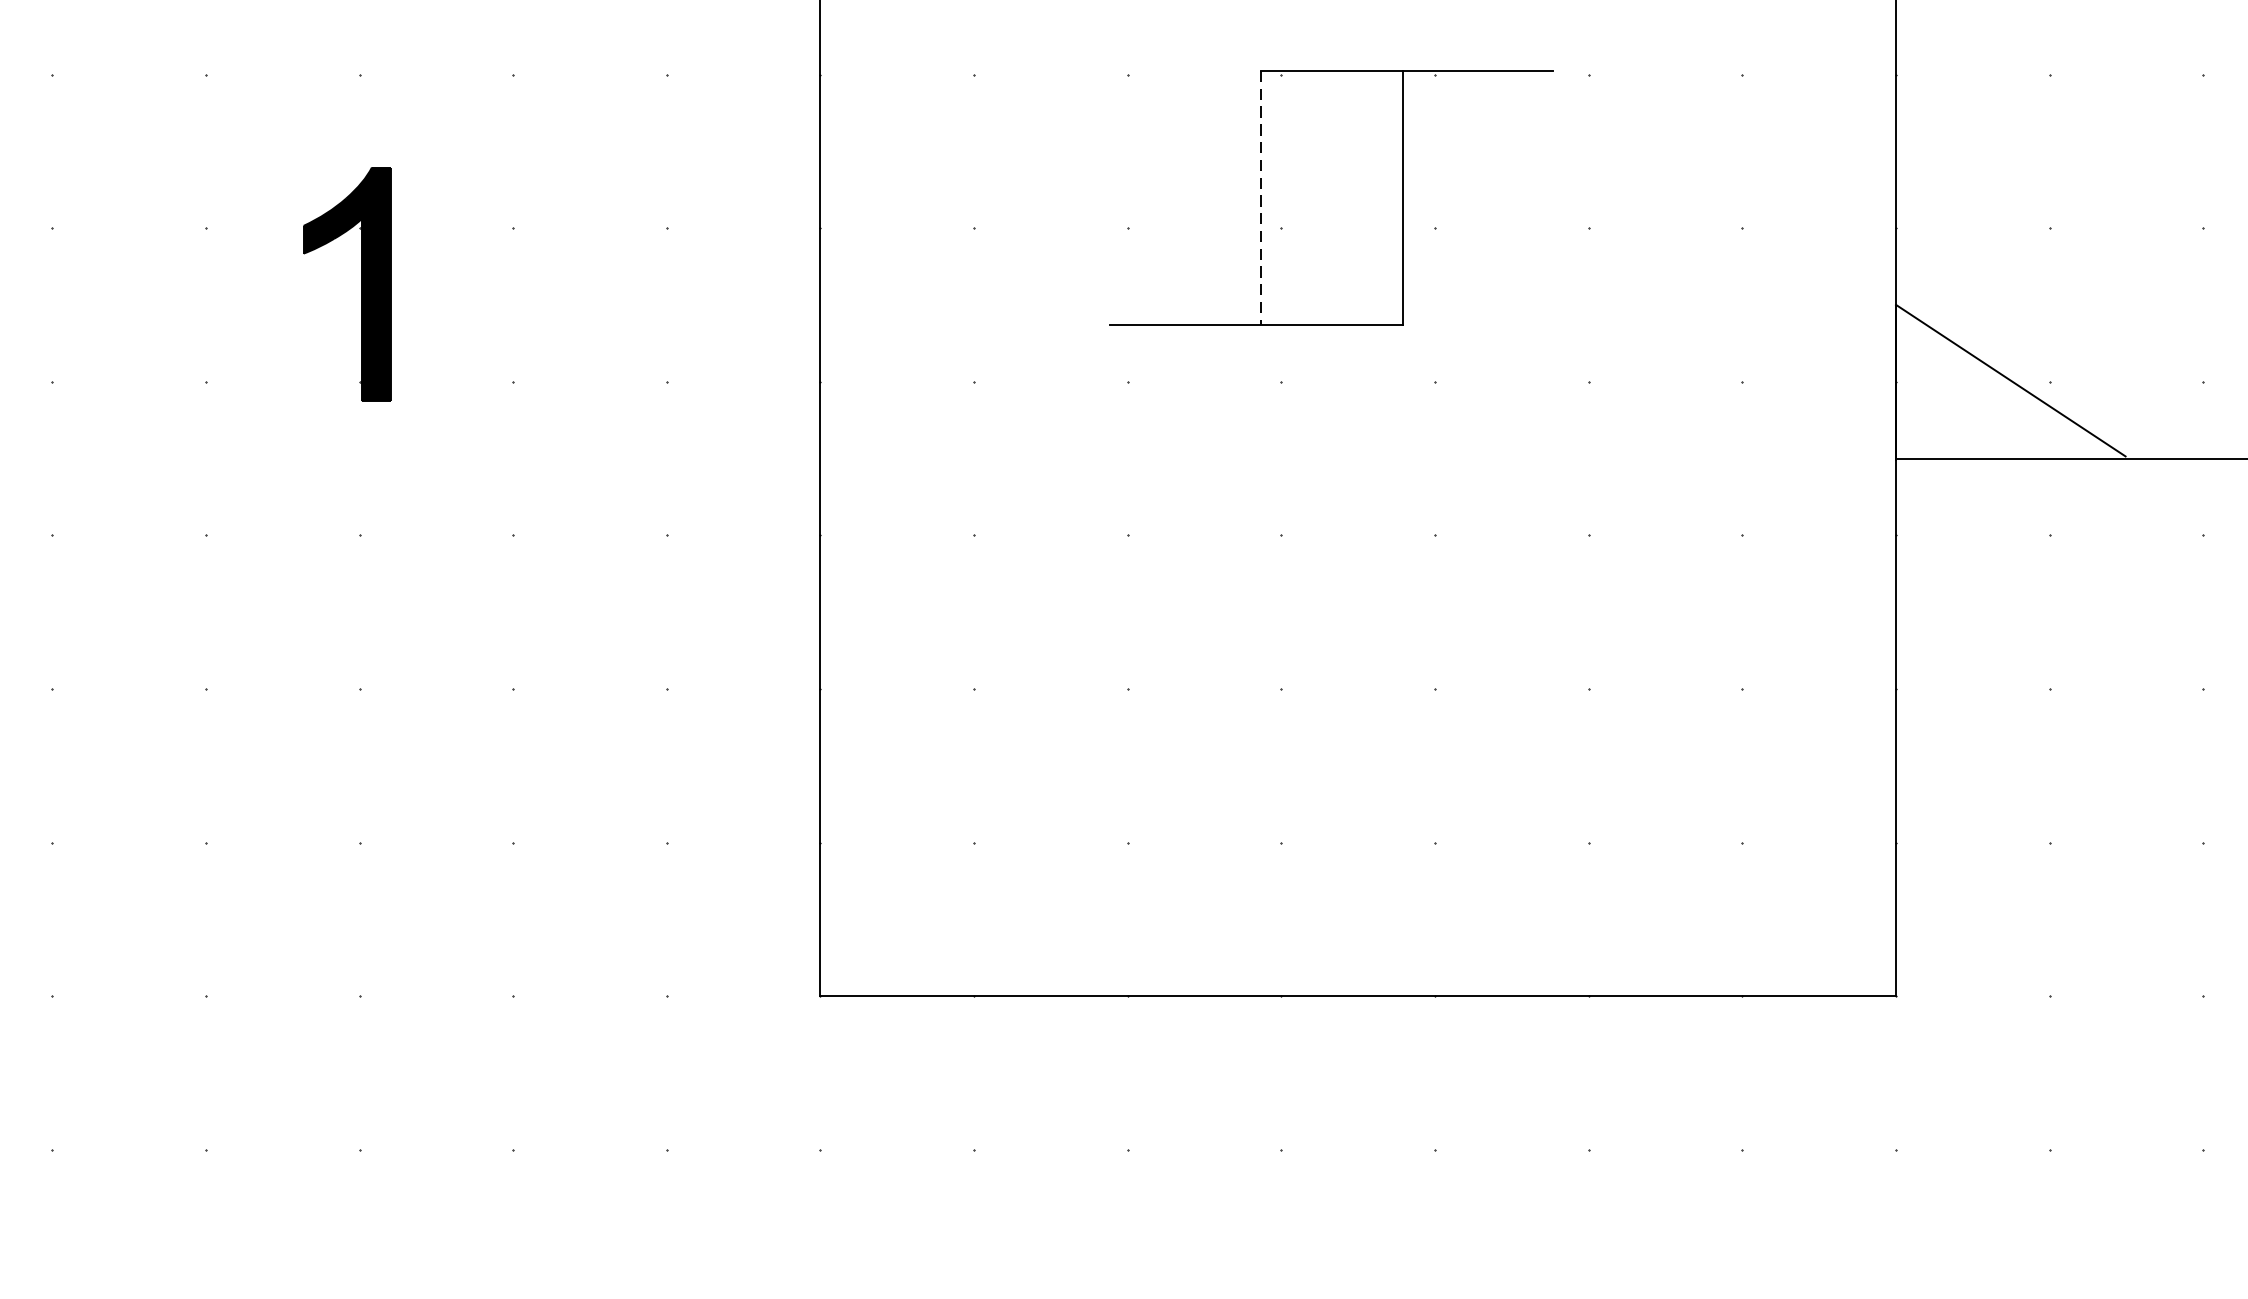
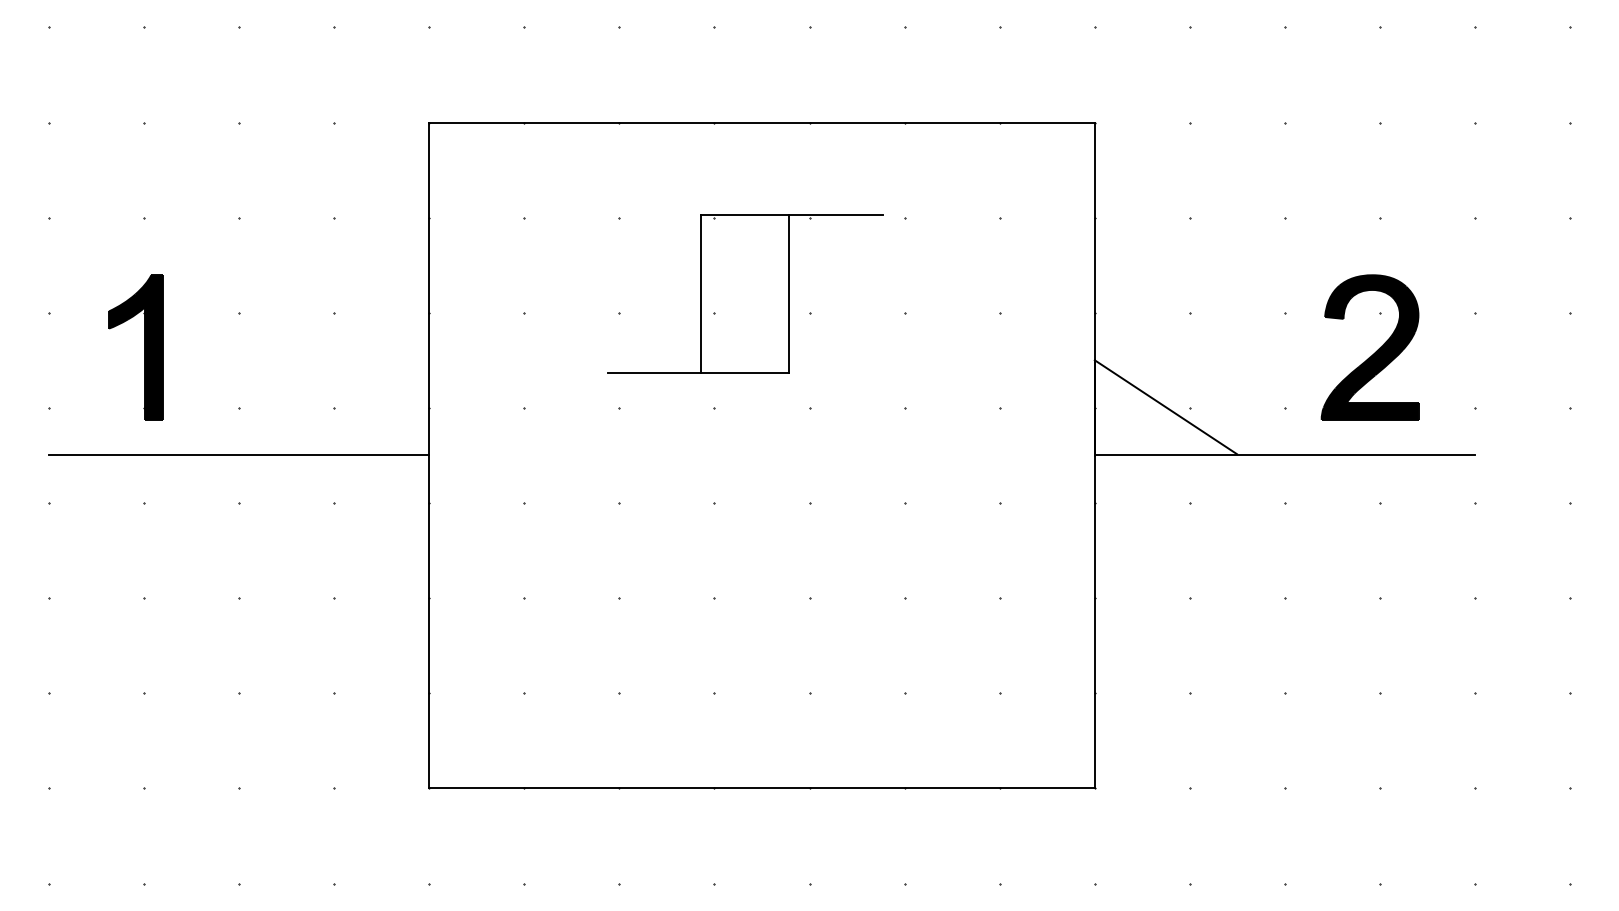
line: (1260, 198) -> (701, 294), dashed -> solid
line: (512, 458) -> (238, 455), added

